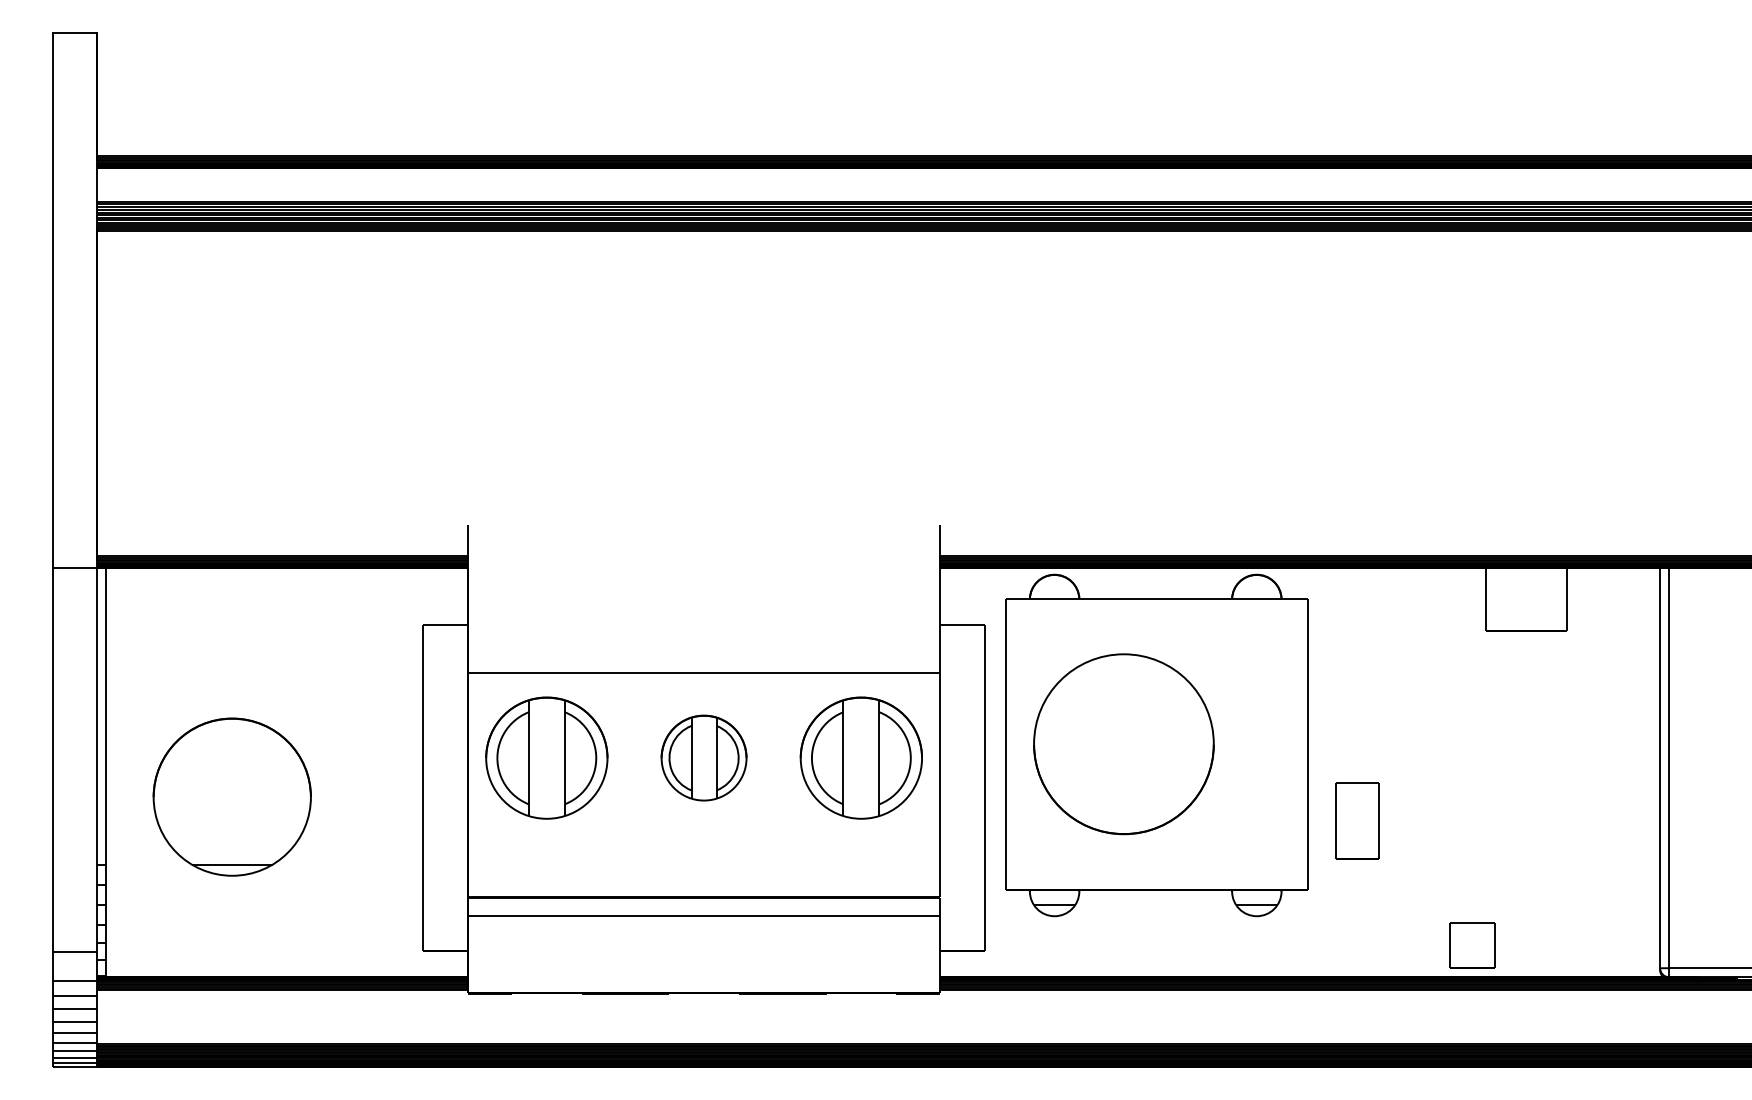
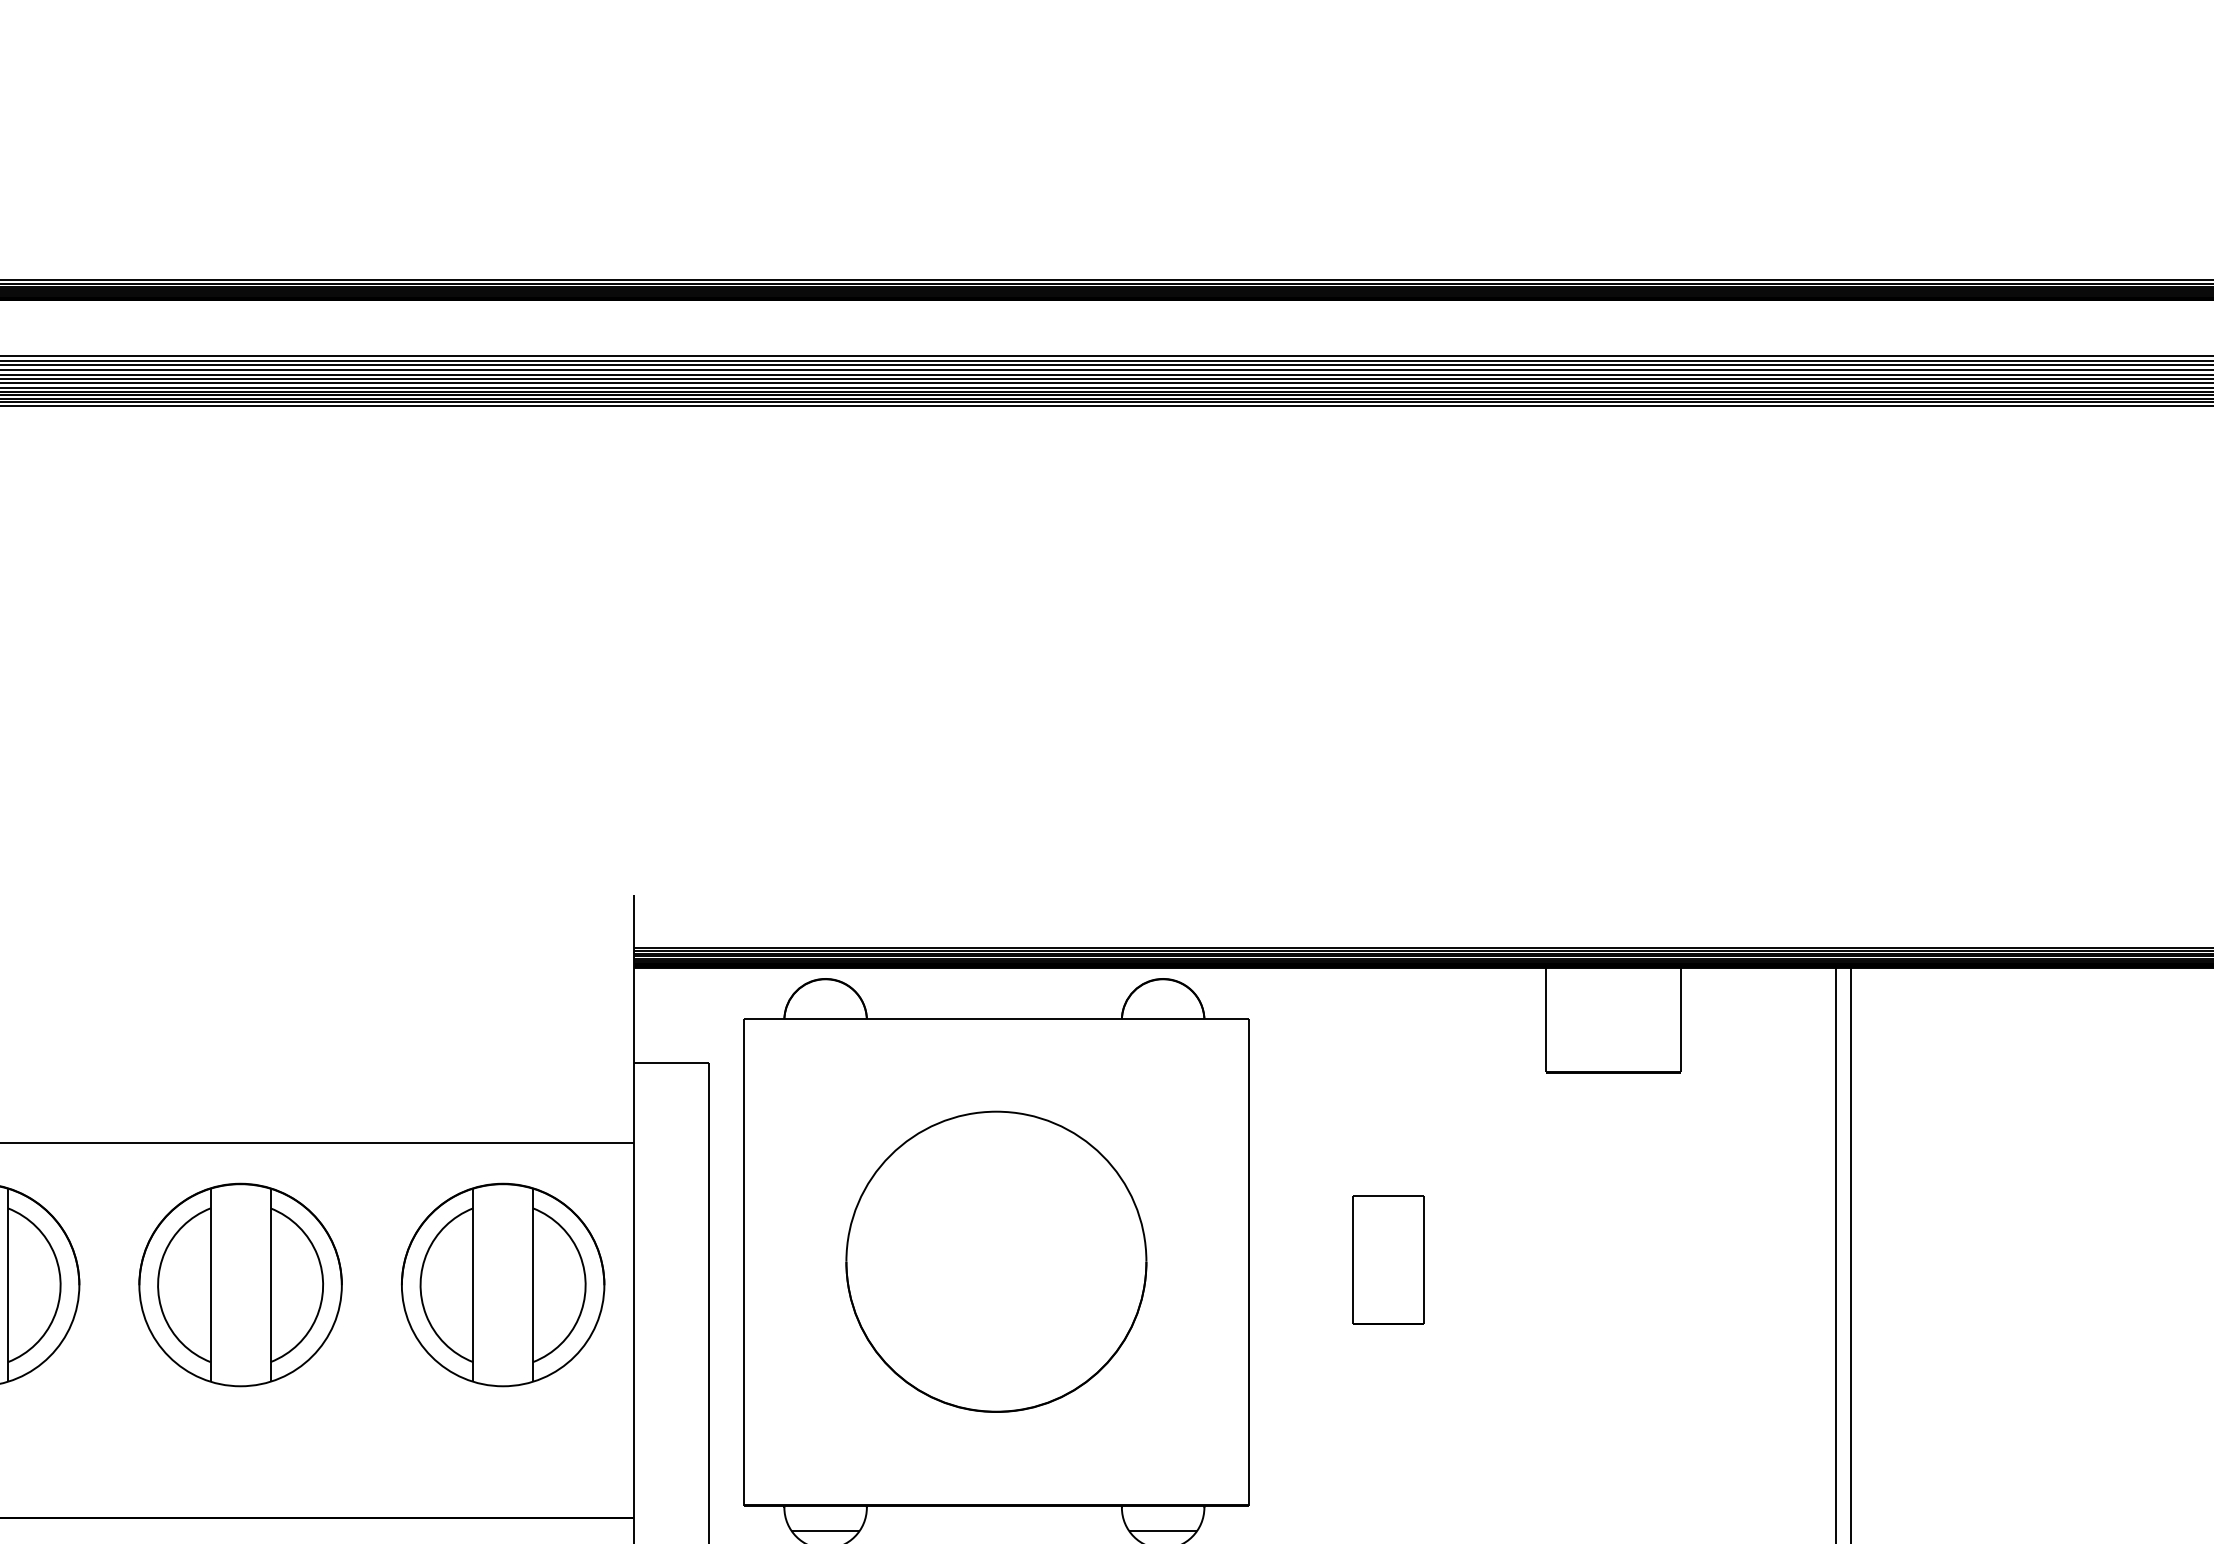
part: (1123, 744) -> (995, 1262), moved
part: (703, 757) -> (239, 1283), size x1.43
part: (1357, 820) -> (1387, 1258), moved

